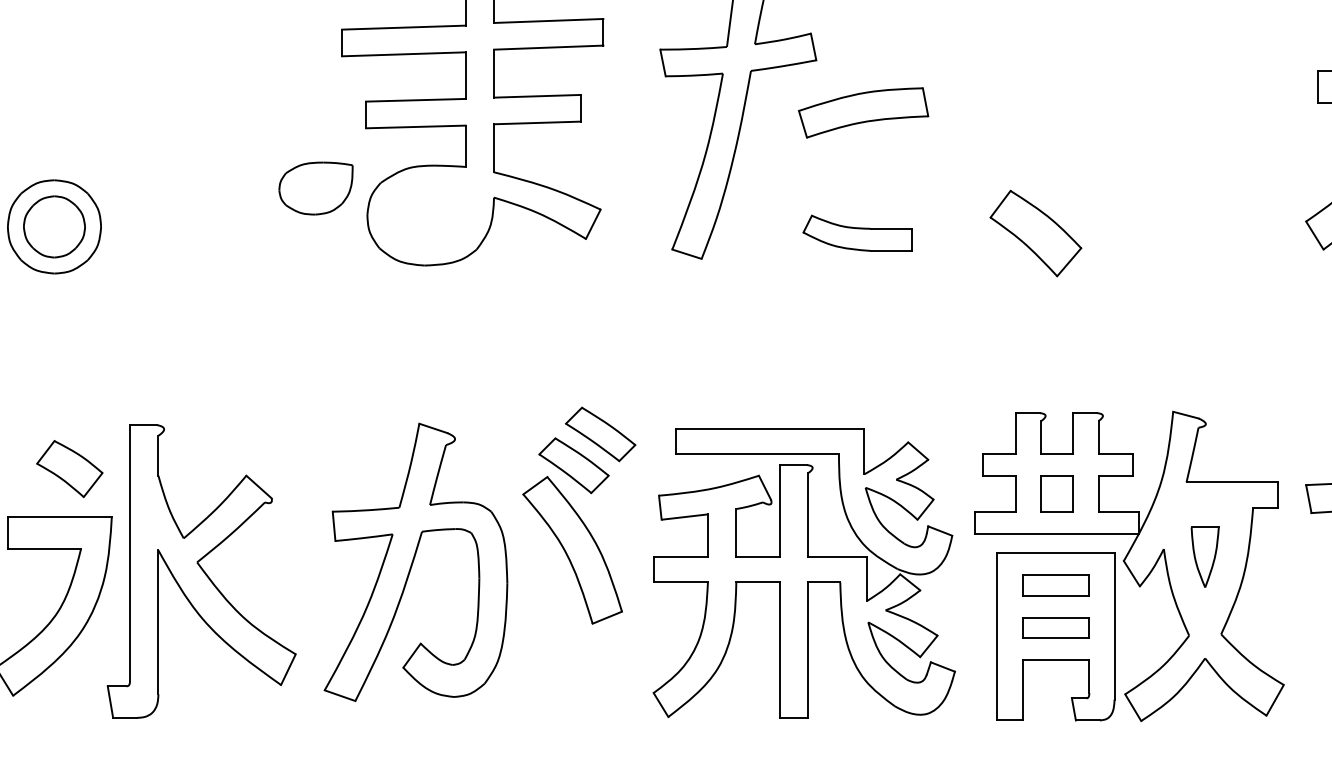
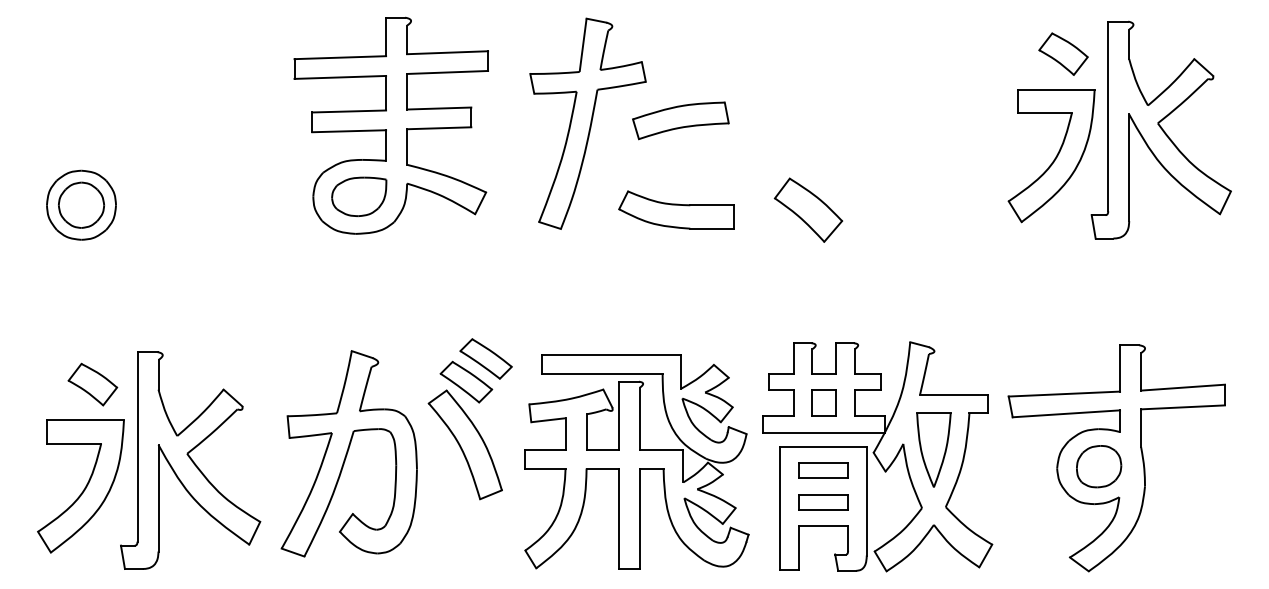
part: (316, 188) -> (359, 196), moved
part: (857, 232) -> (676, 209), size x1.43
part: (1204, 556) -> (933, 449), size x1.67

